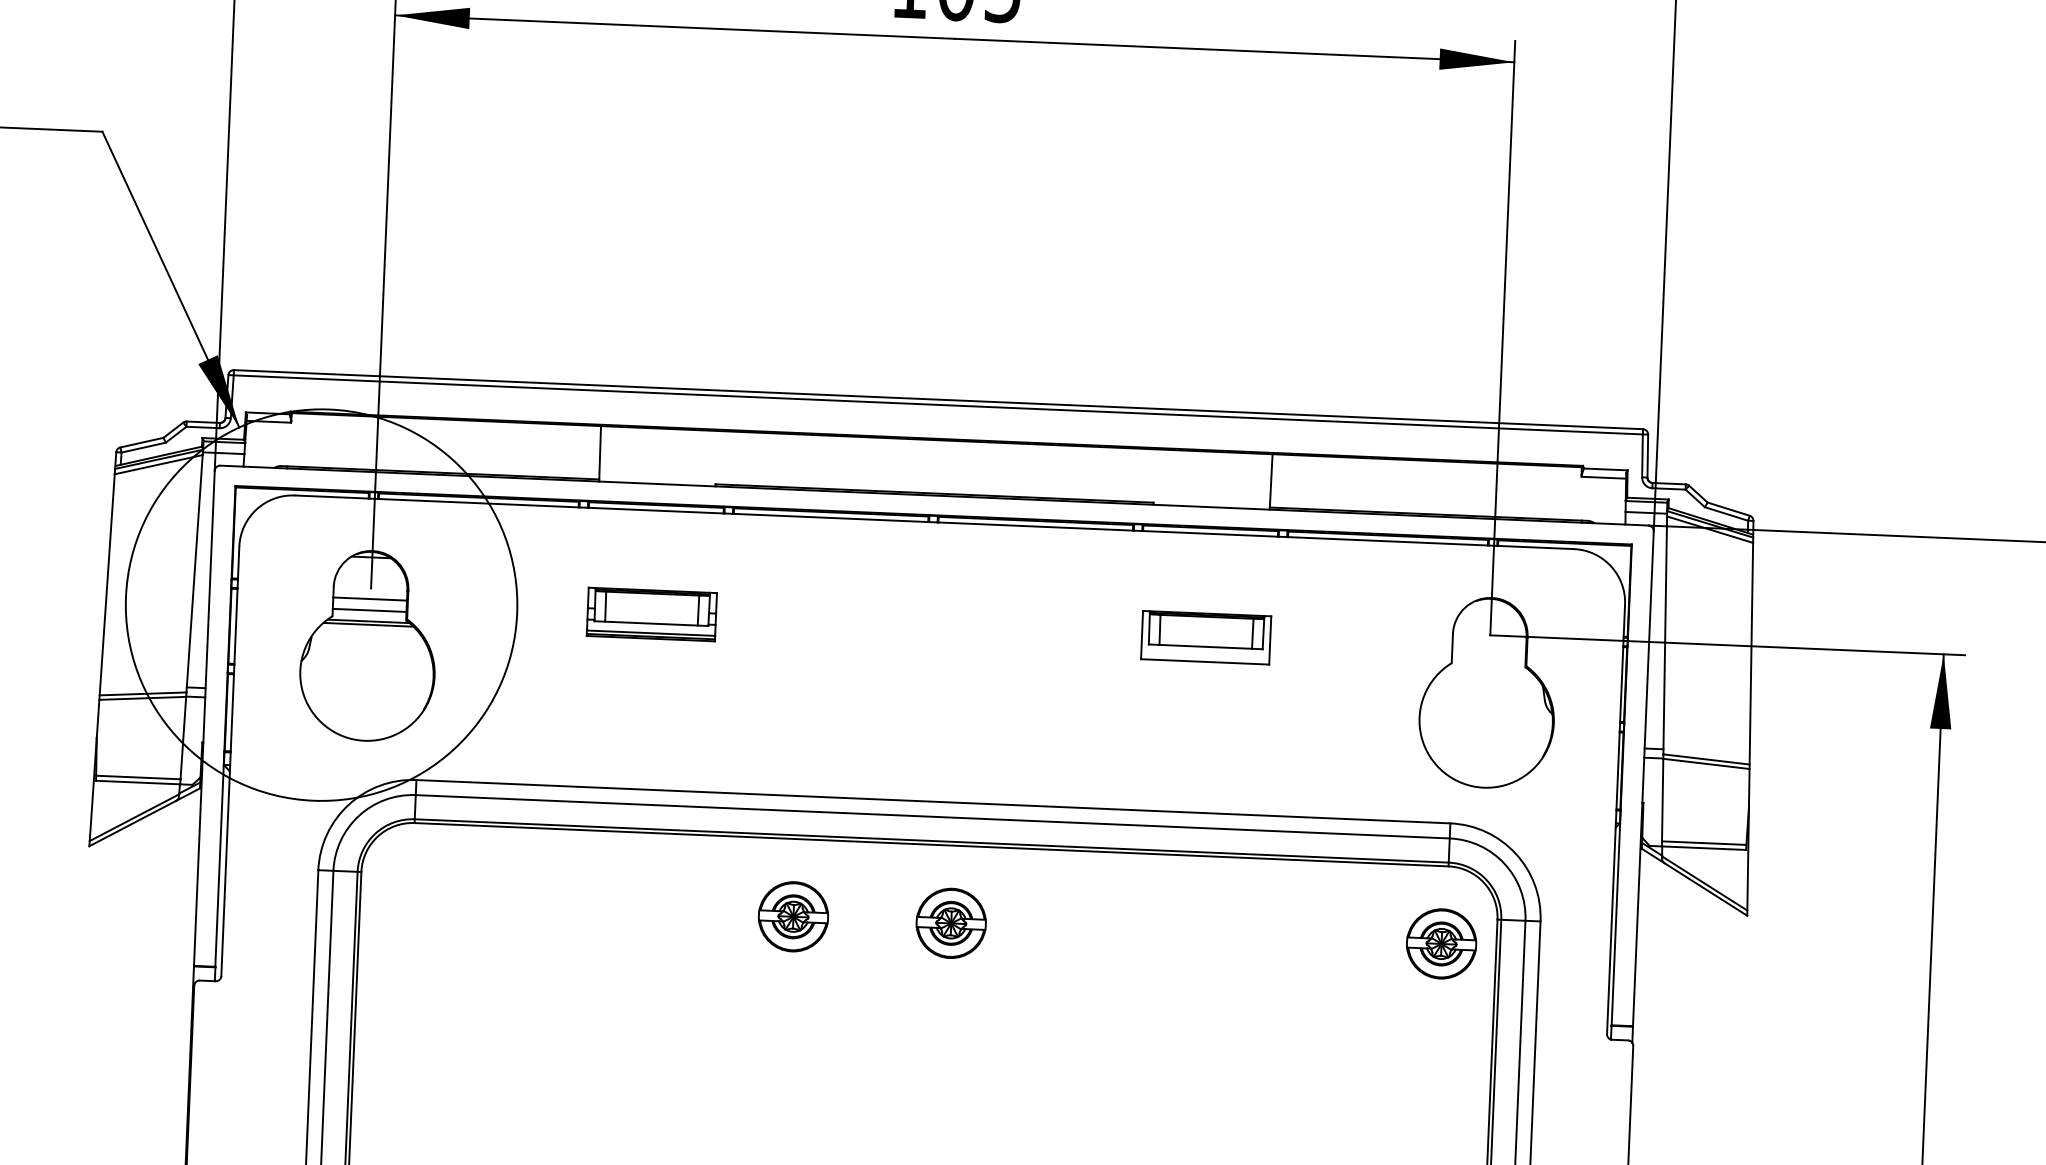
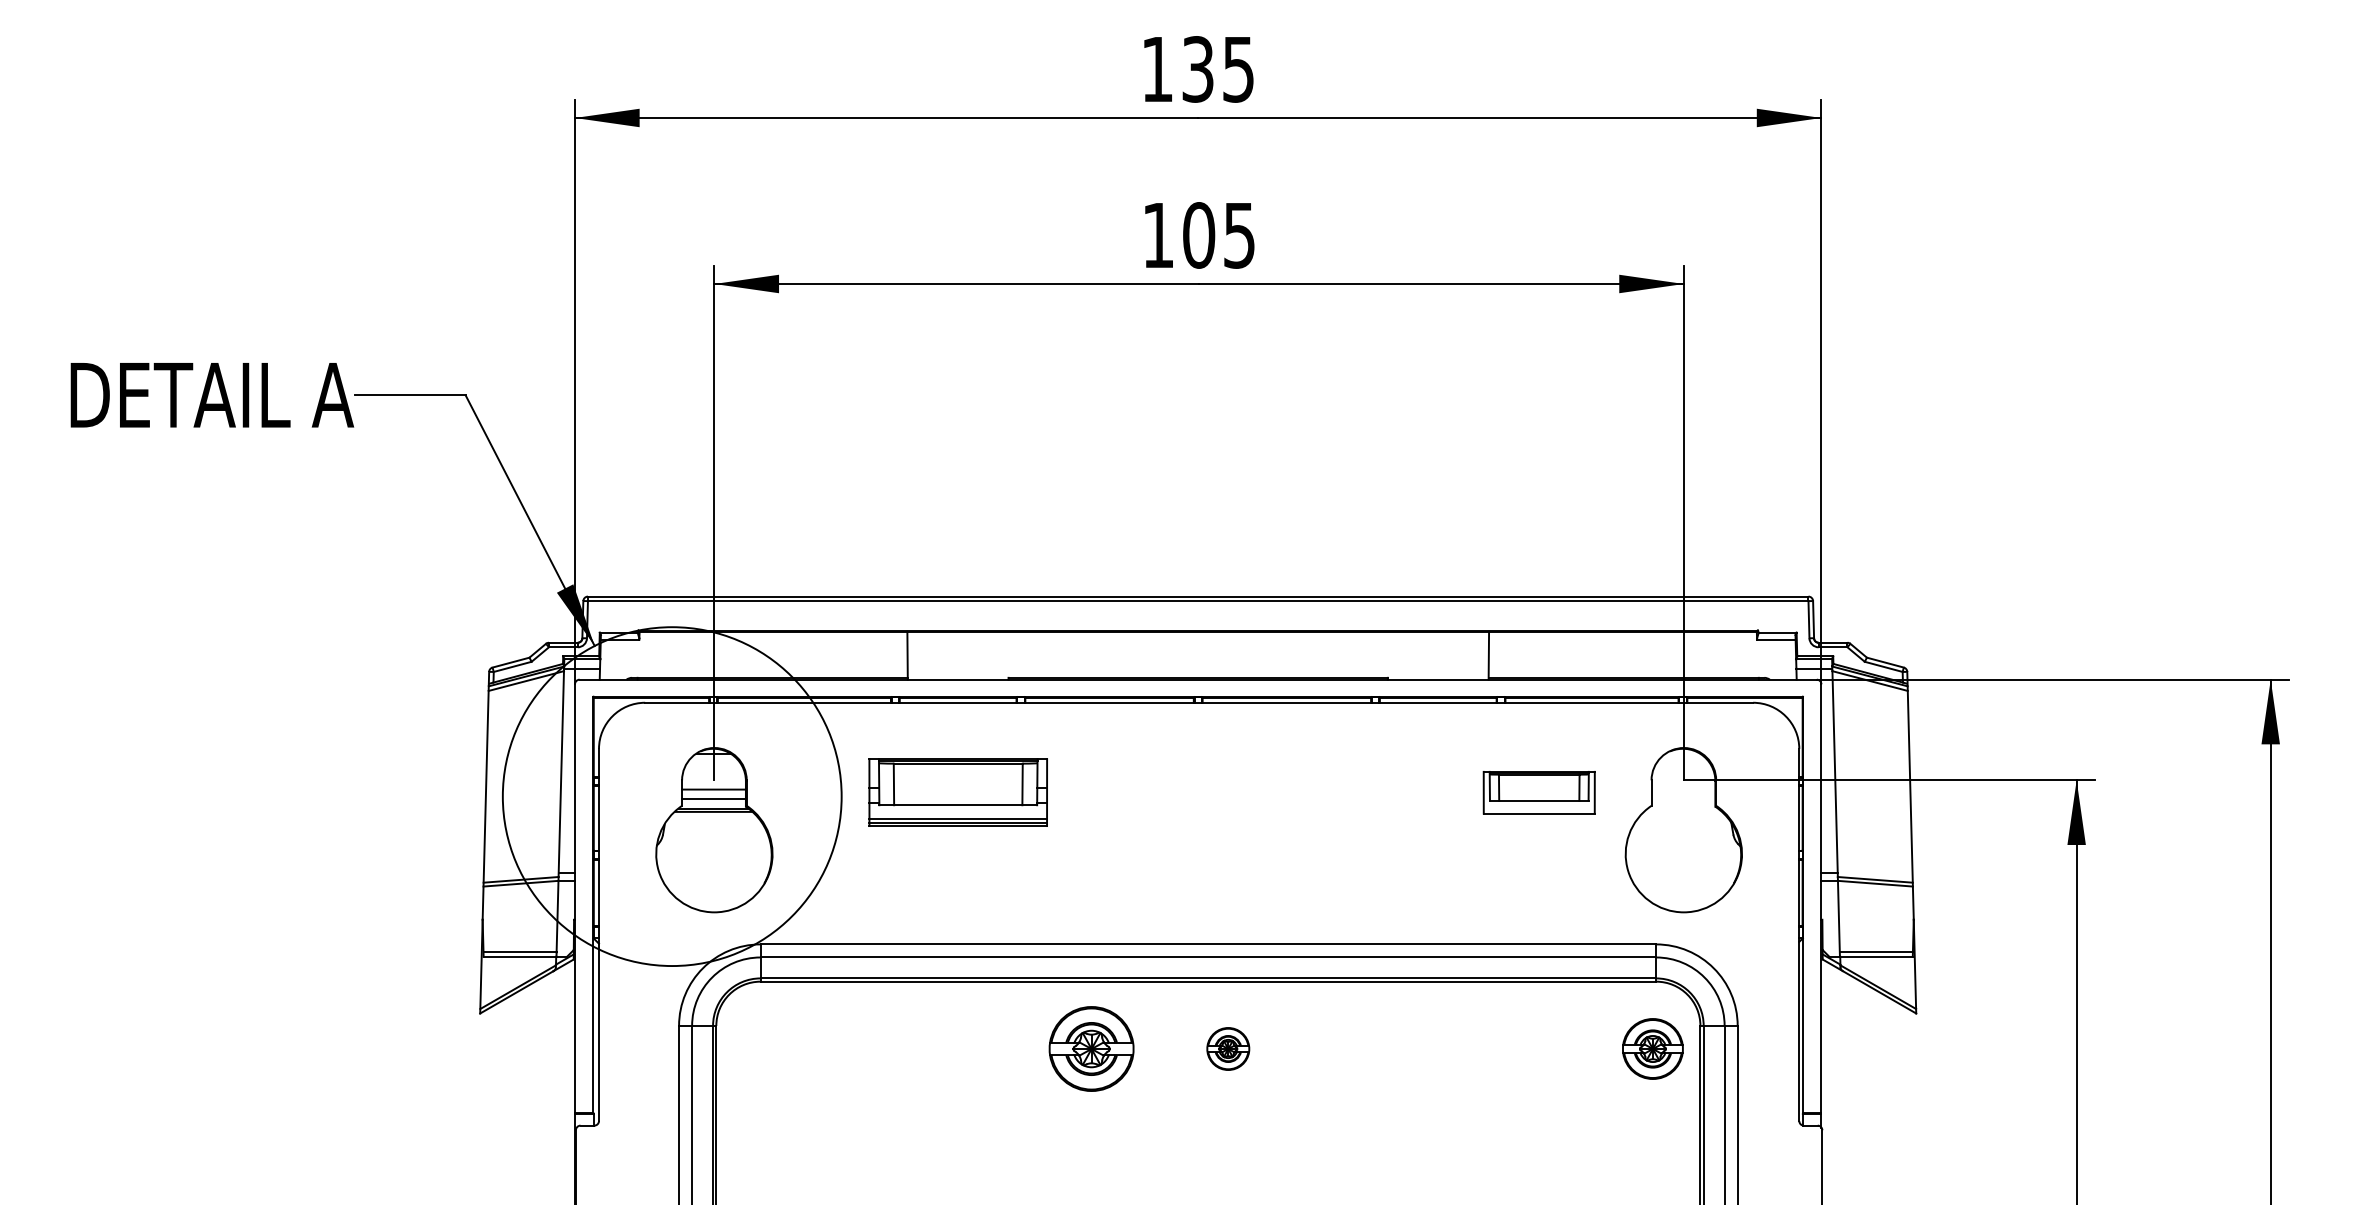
part: (651, 614) -> (957, 792), size x1.6
part: (1205, 637) -> (1538, 792), moved
part: (793, 916) -> (1091, 1048), size x1.4
part: (951, 922) -> (1228, 1048), size x0.7

